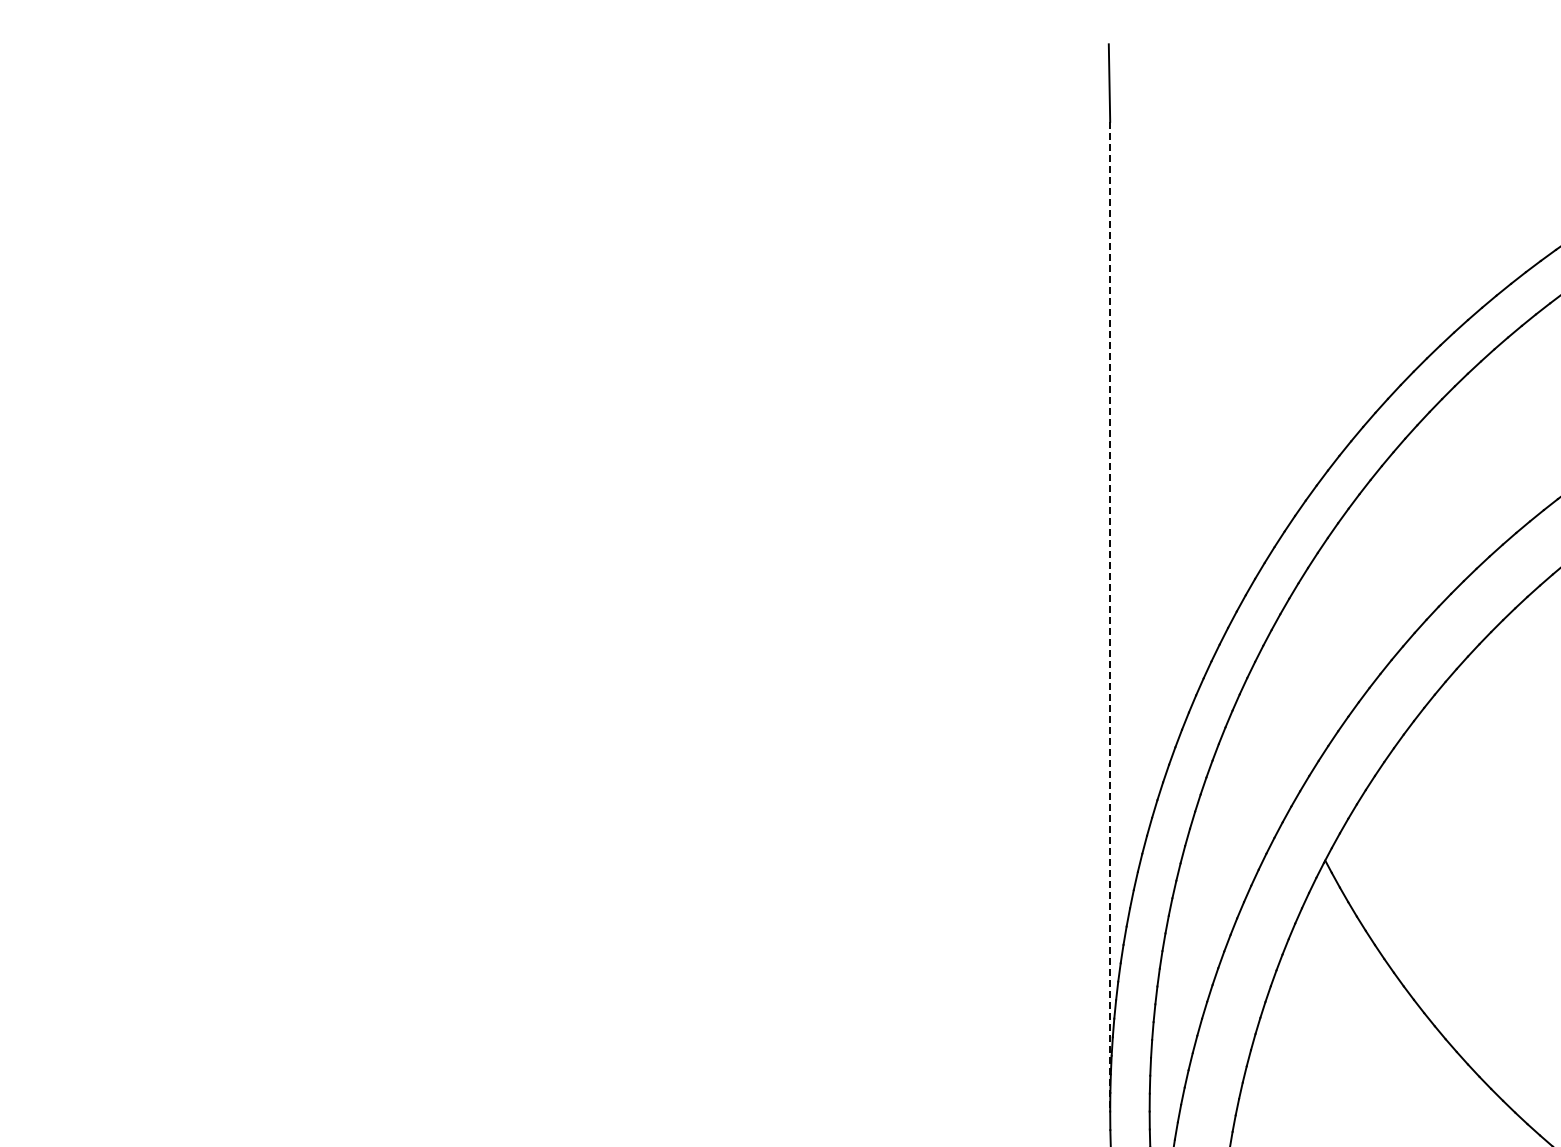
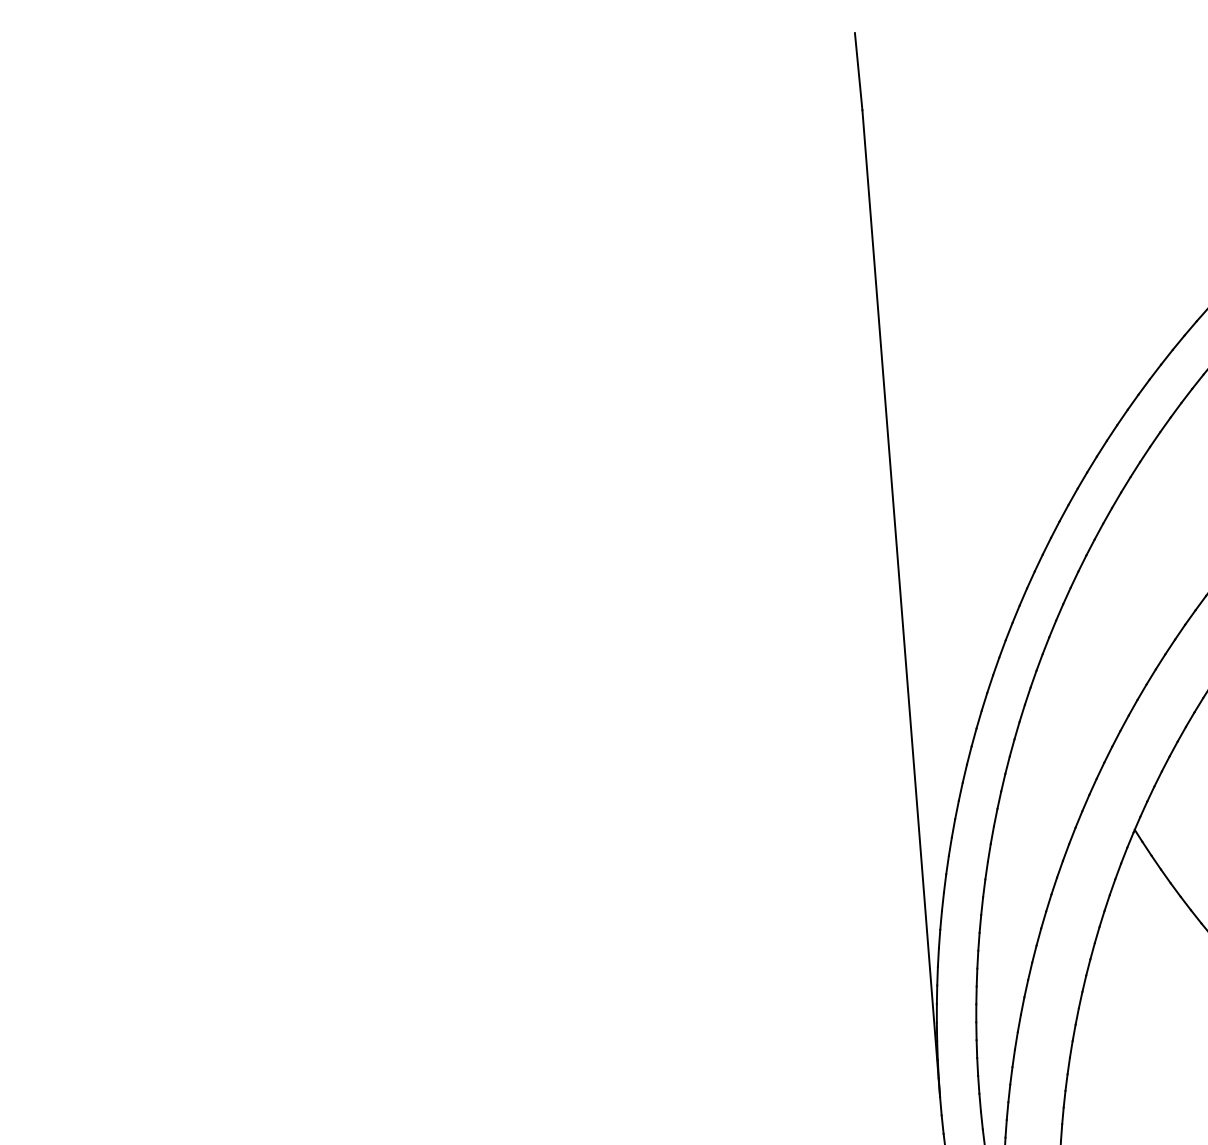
line: (1110, 616) -> (901, 603), dashed -> solid

